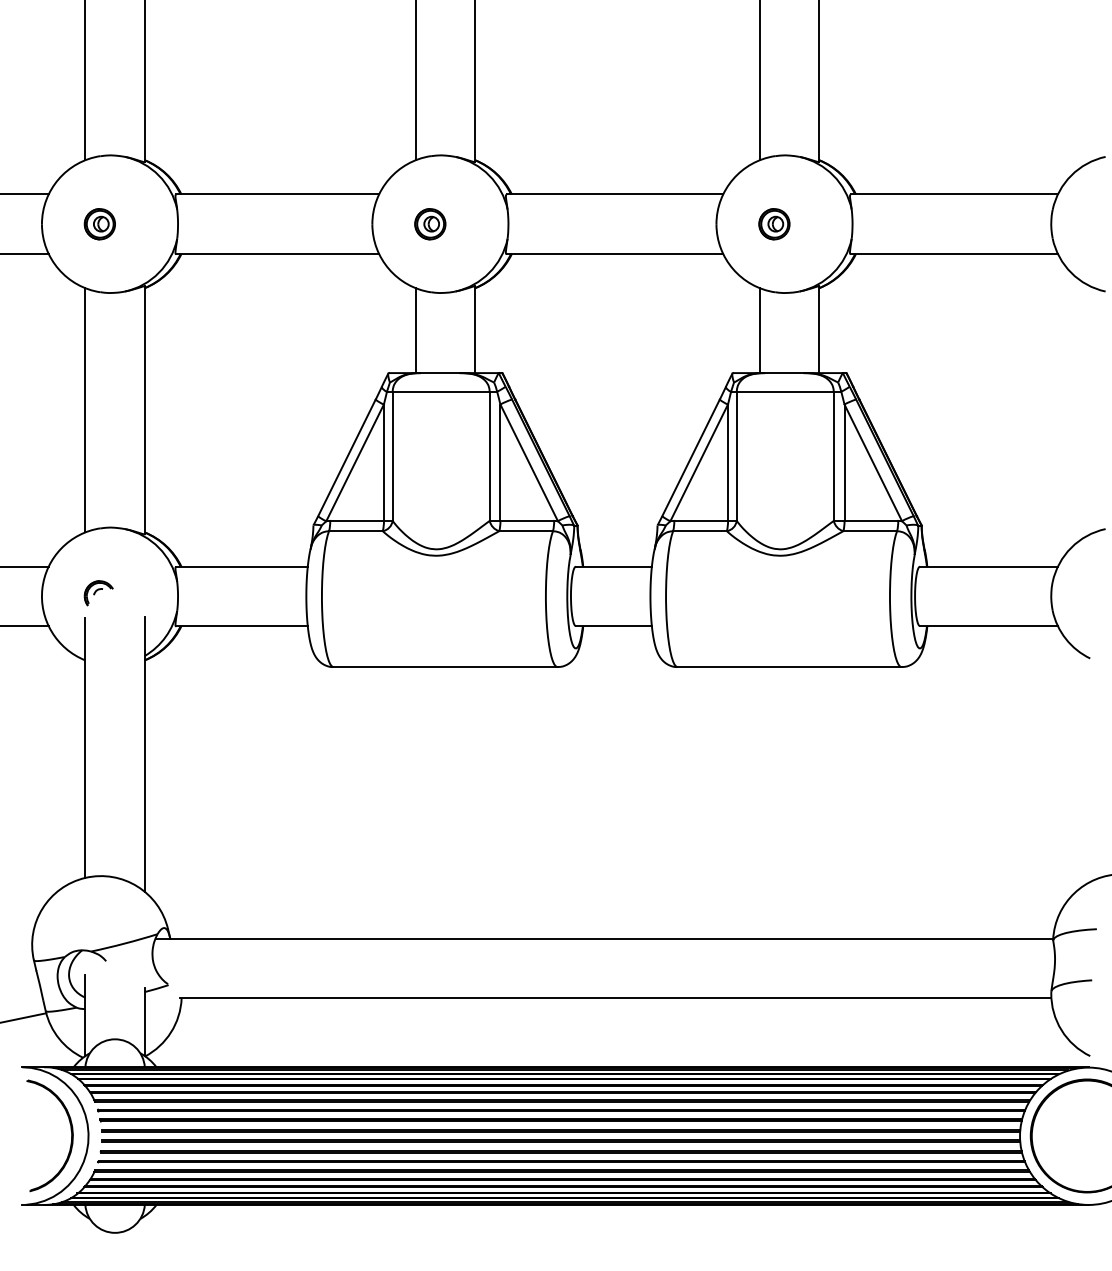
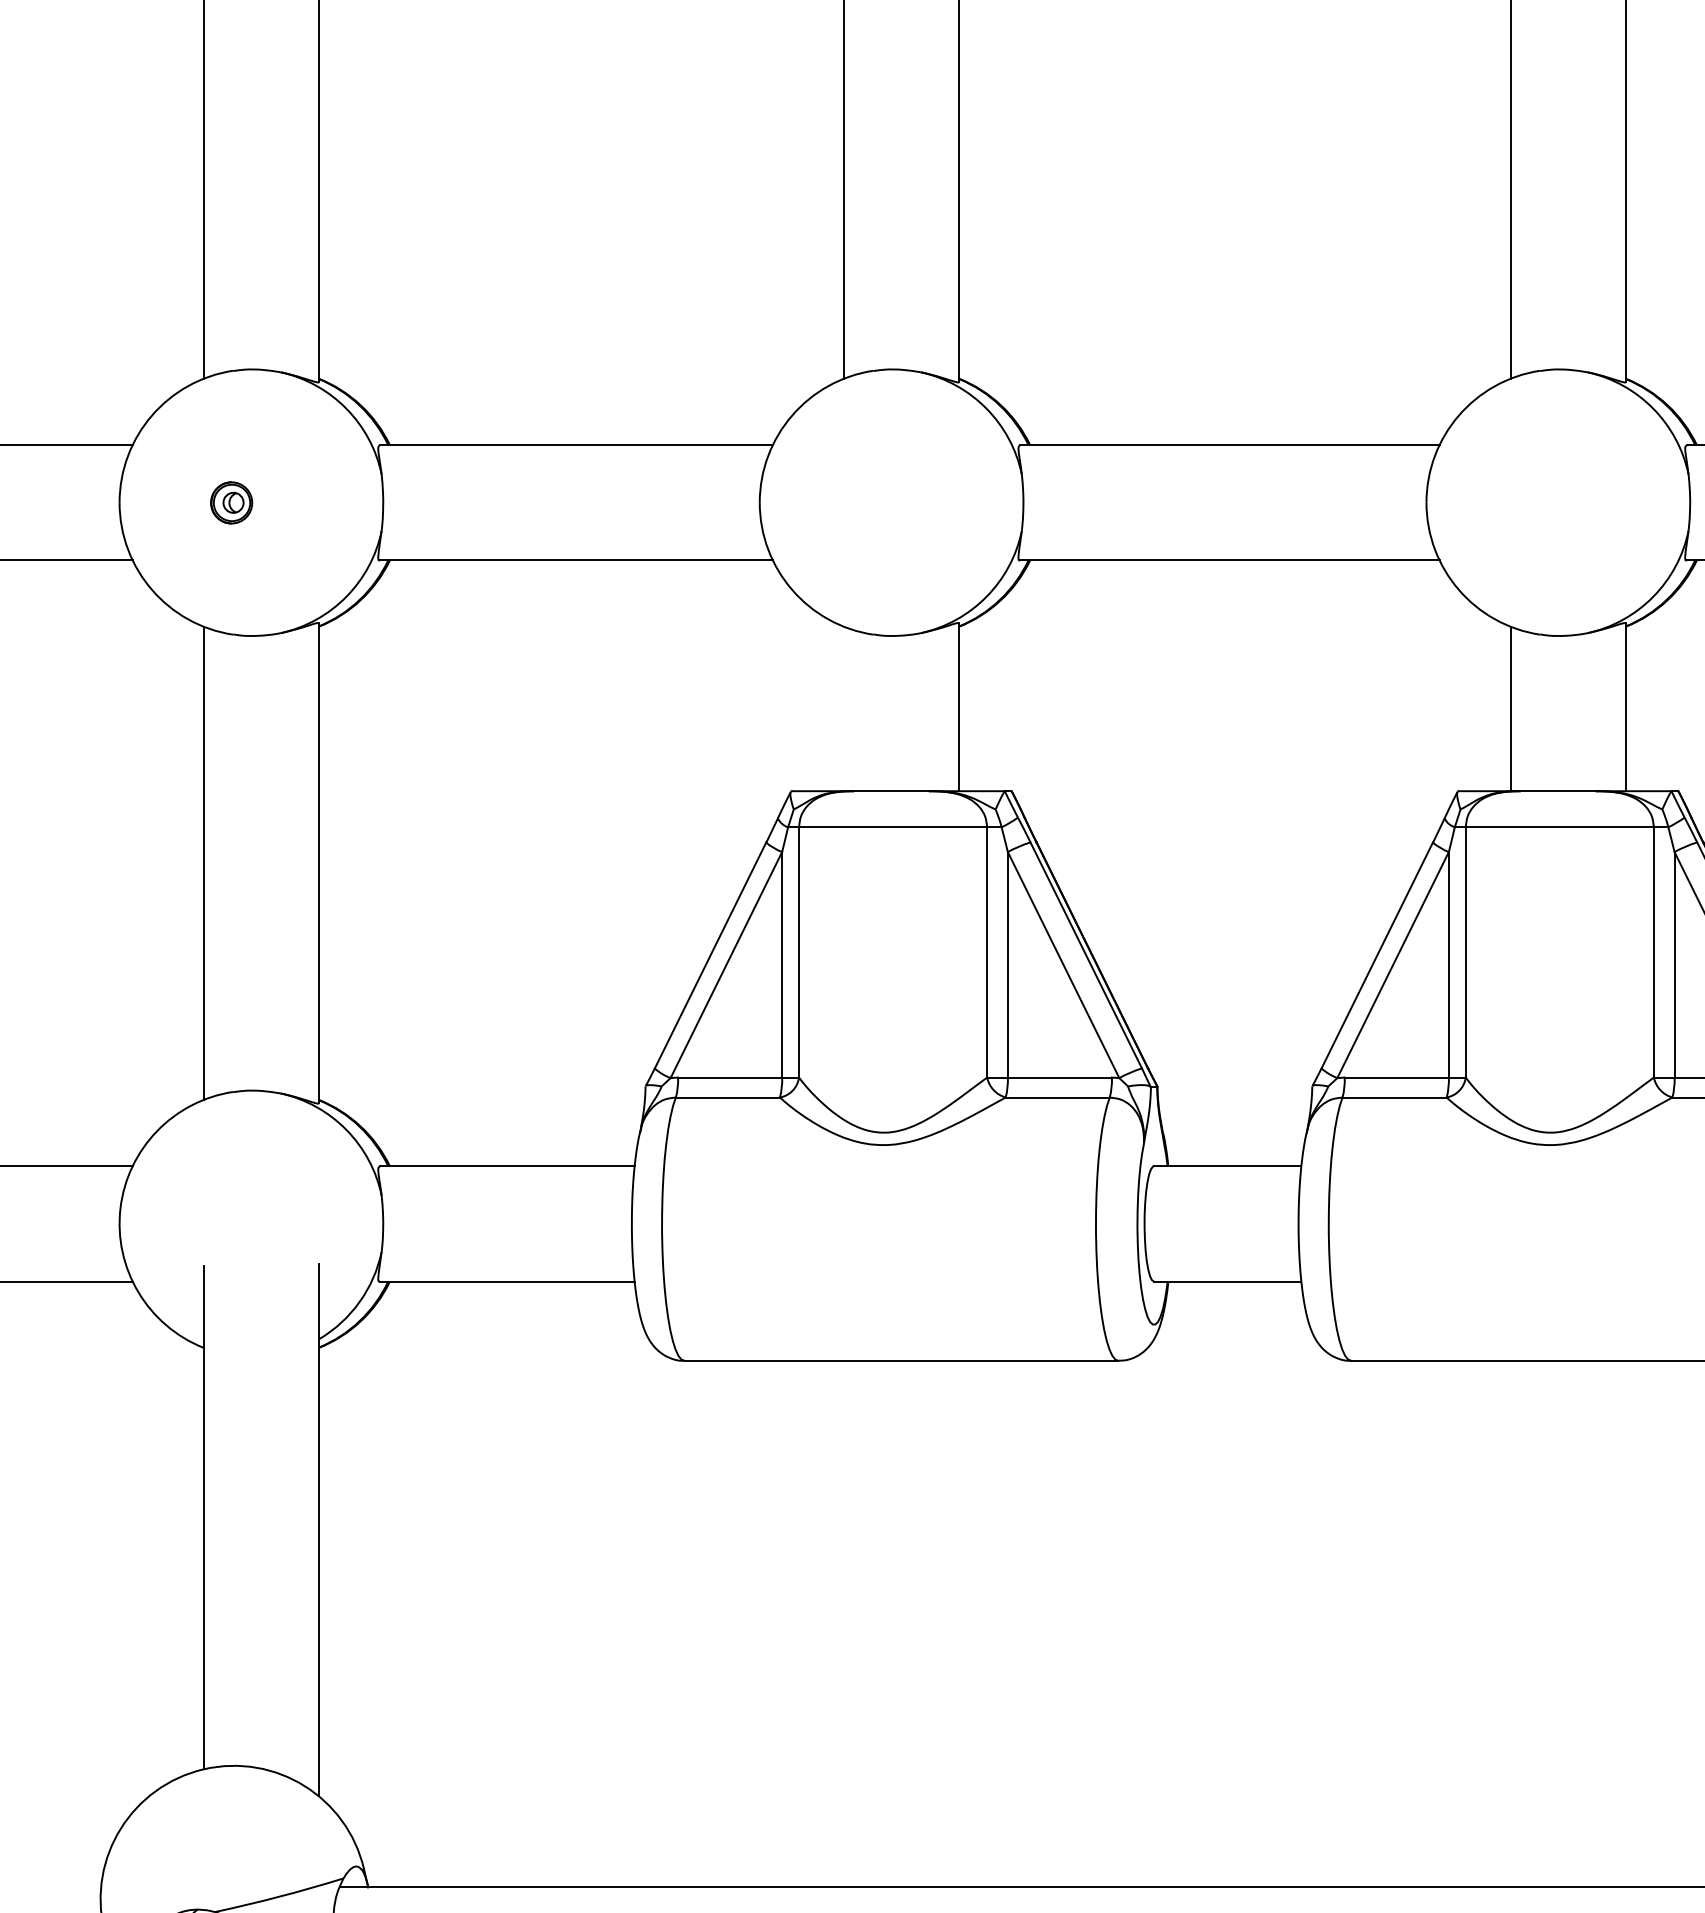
part: (99, 224) -> (231, 503), size x0.7
part: (430, 224) -> (872, 503), removed
part: (774, 224) -> (1538, 503), removed
line: (415, 330) -> (843, 708), removed
part: (98, 593) -> (229, 1218), removed

